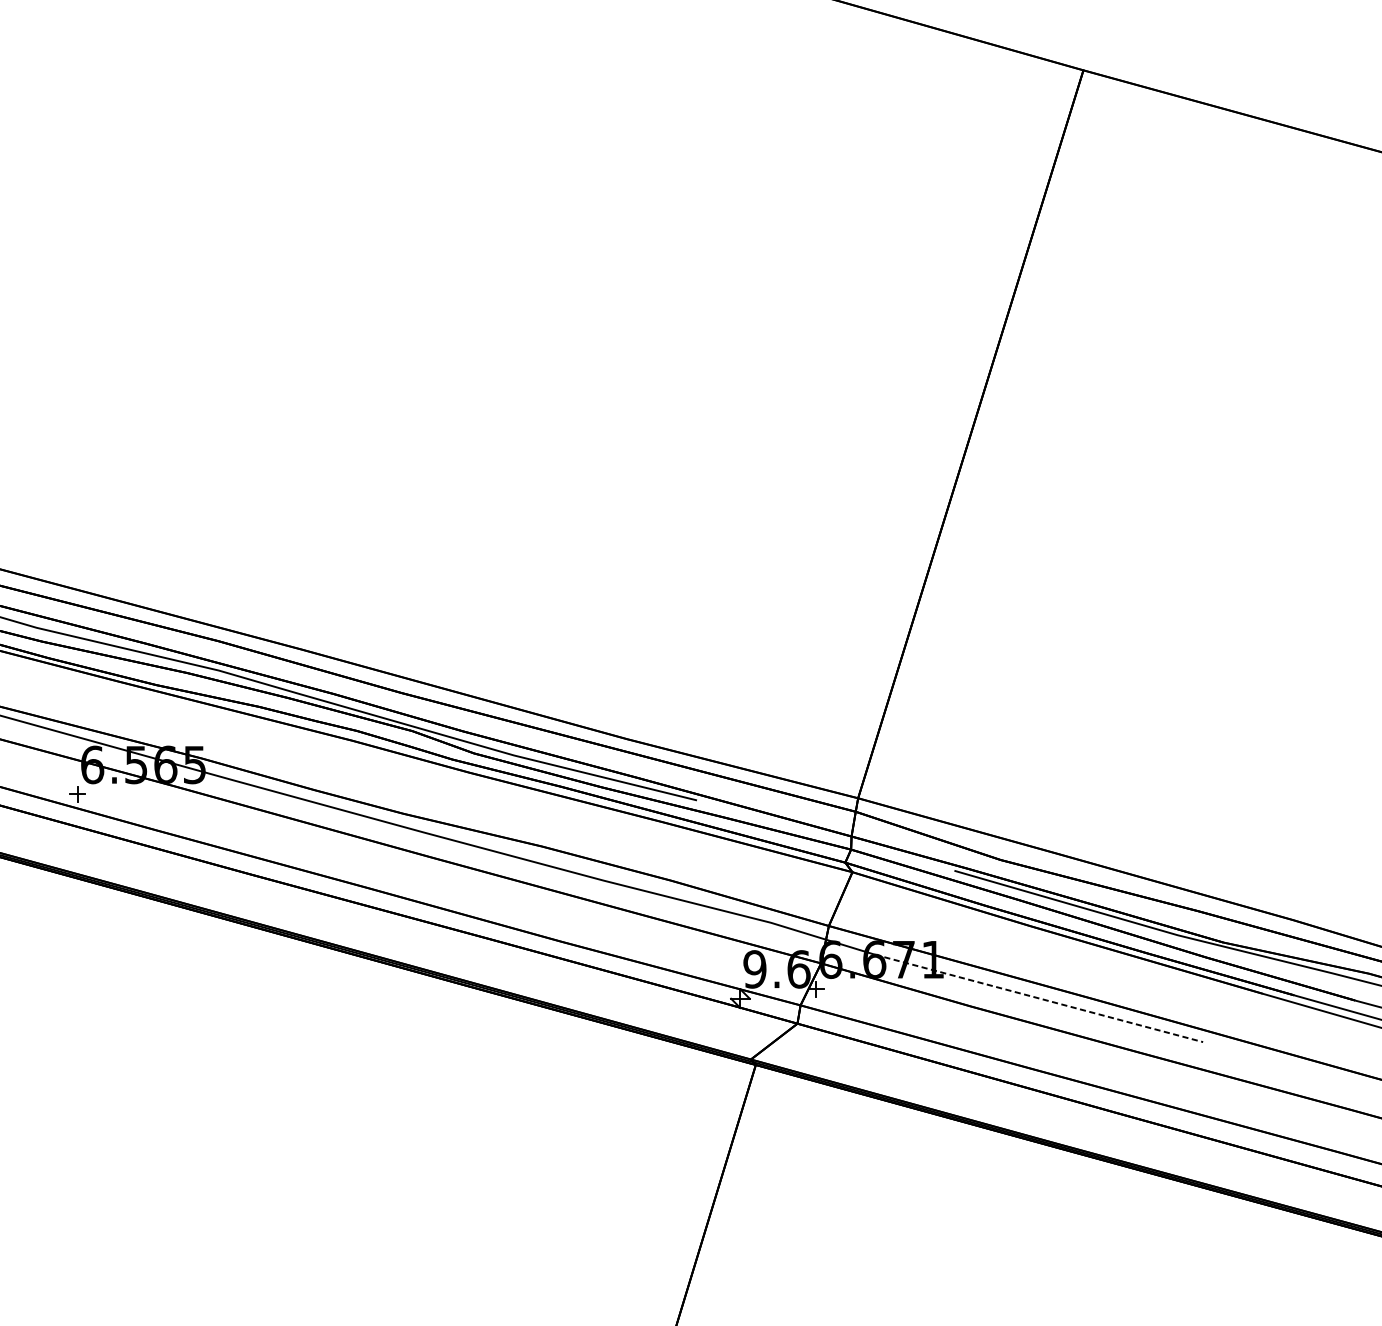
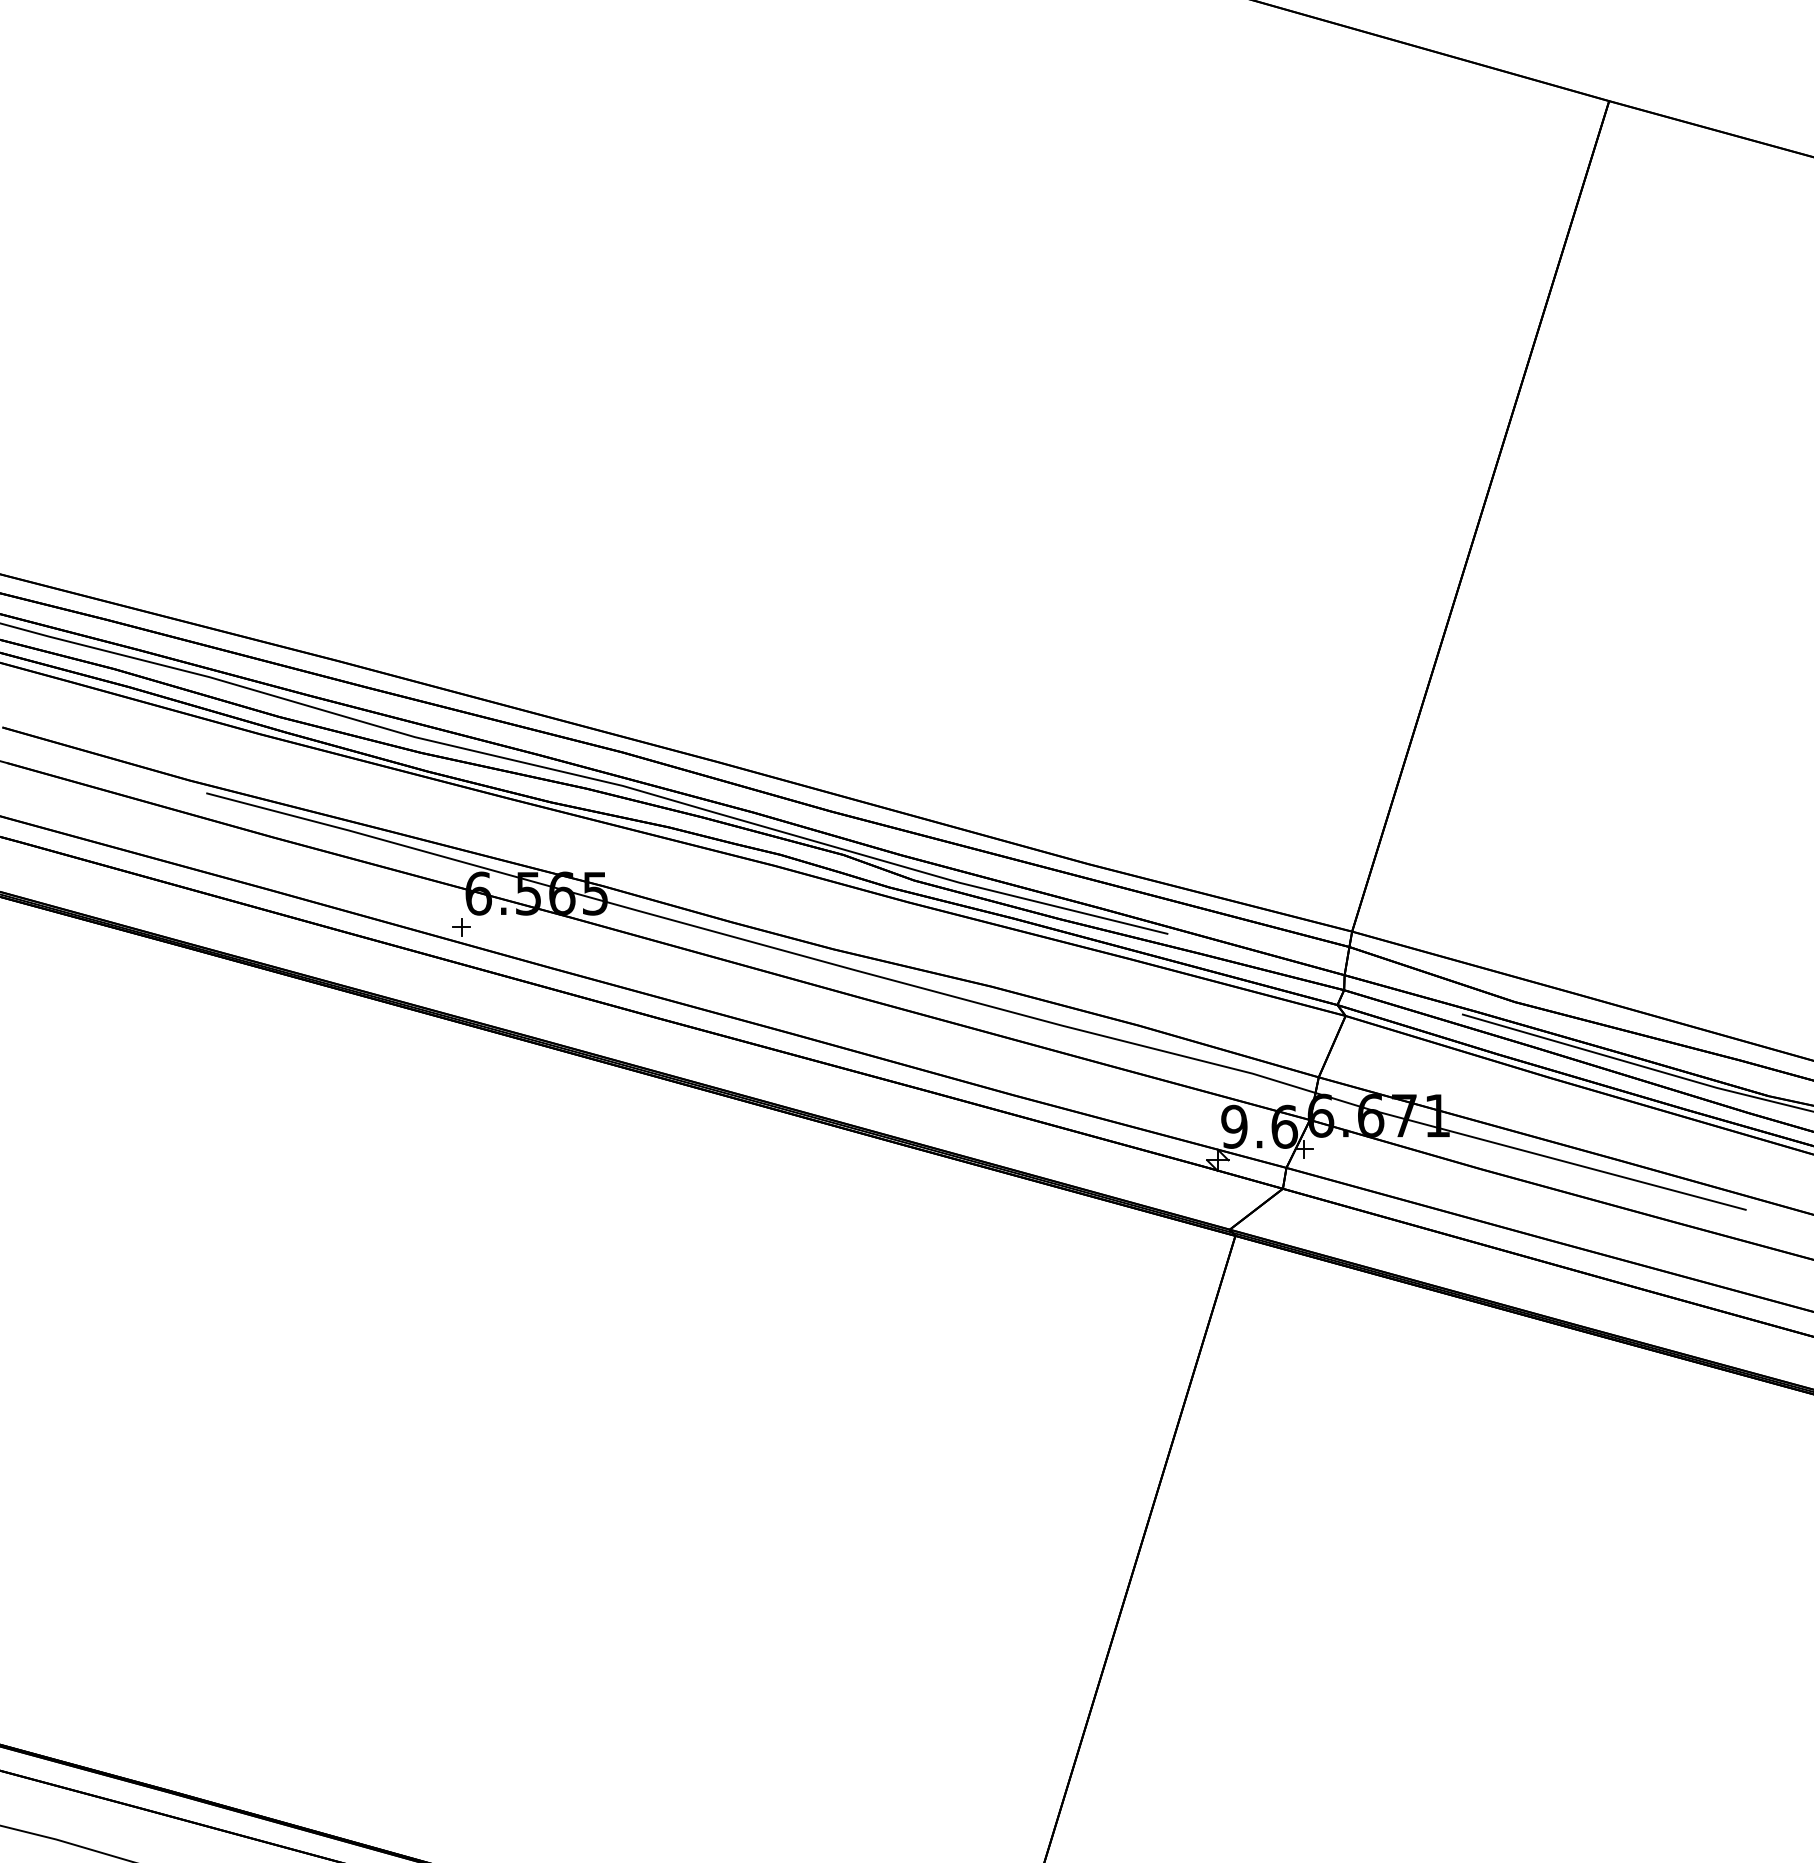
line: (1039, 998) -> (1558, 1159), dashed -> solid

